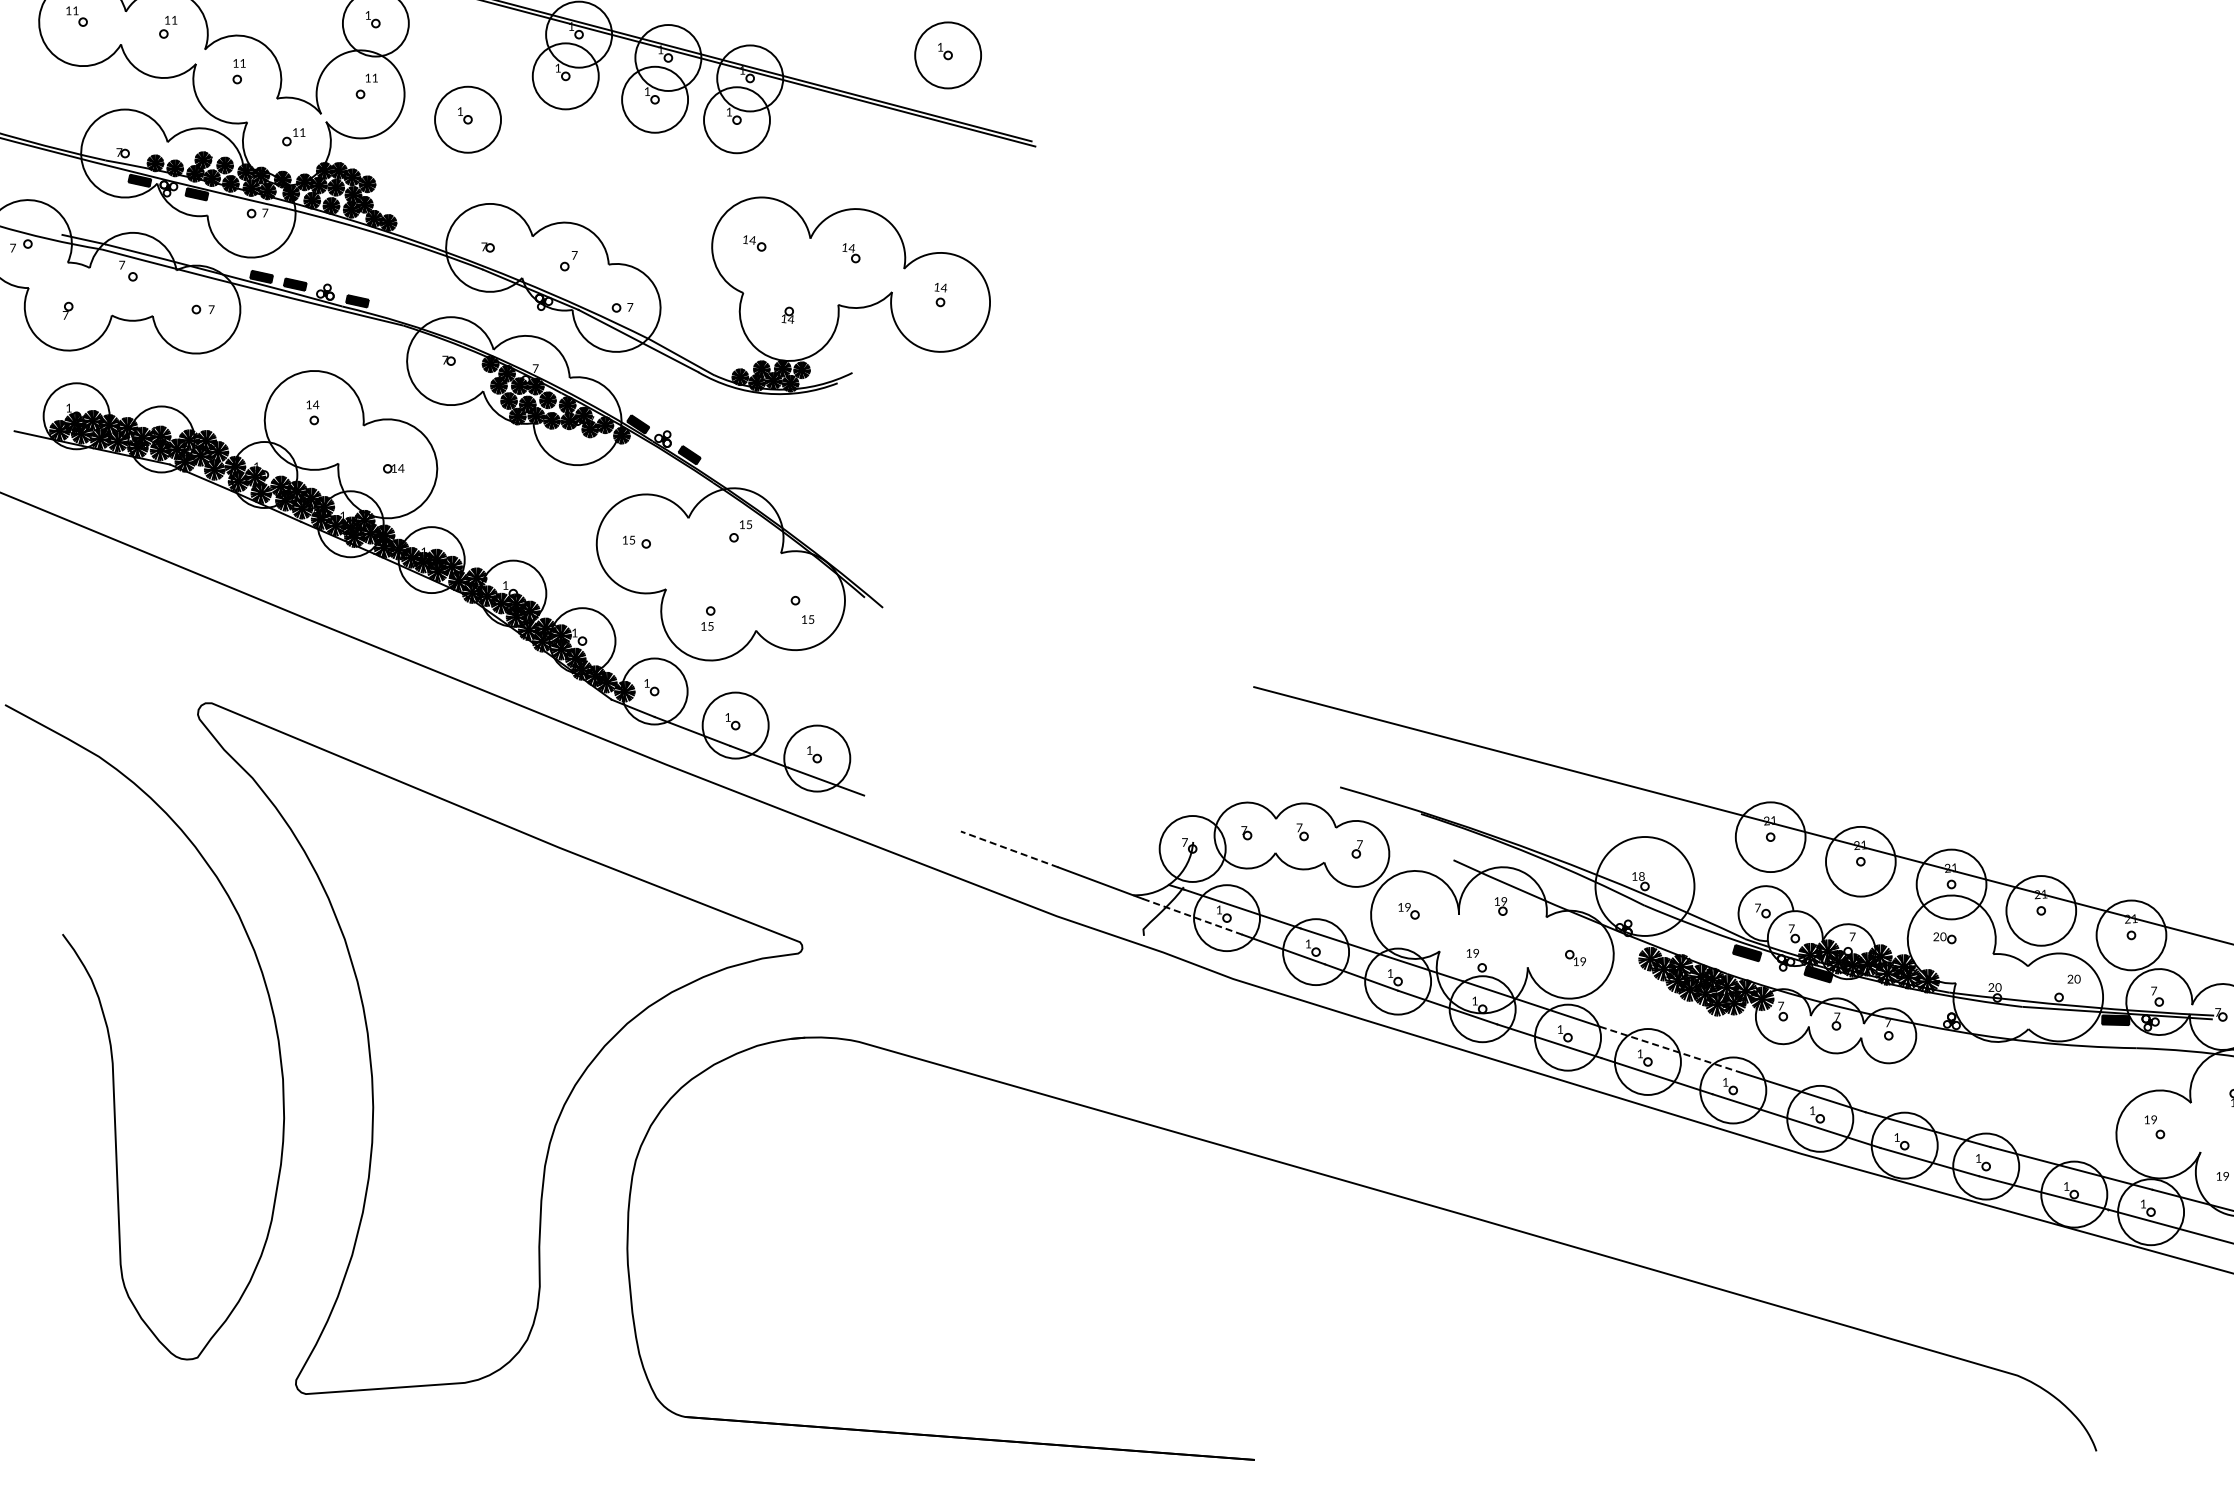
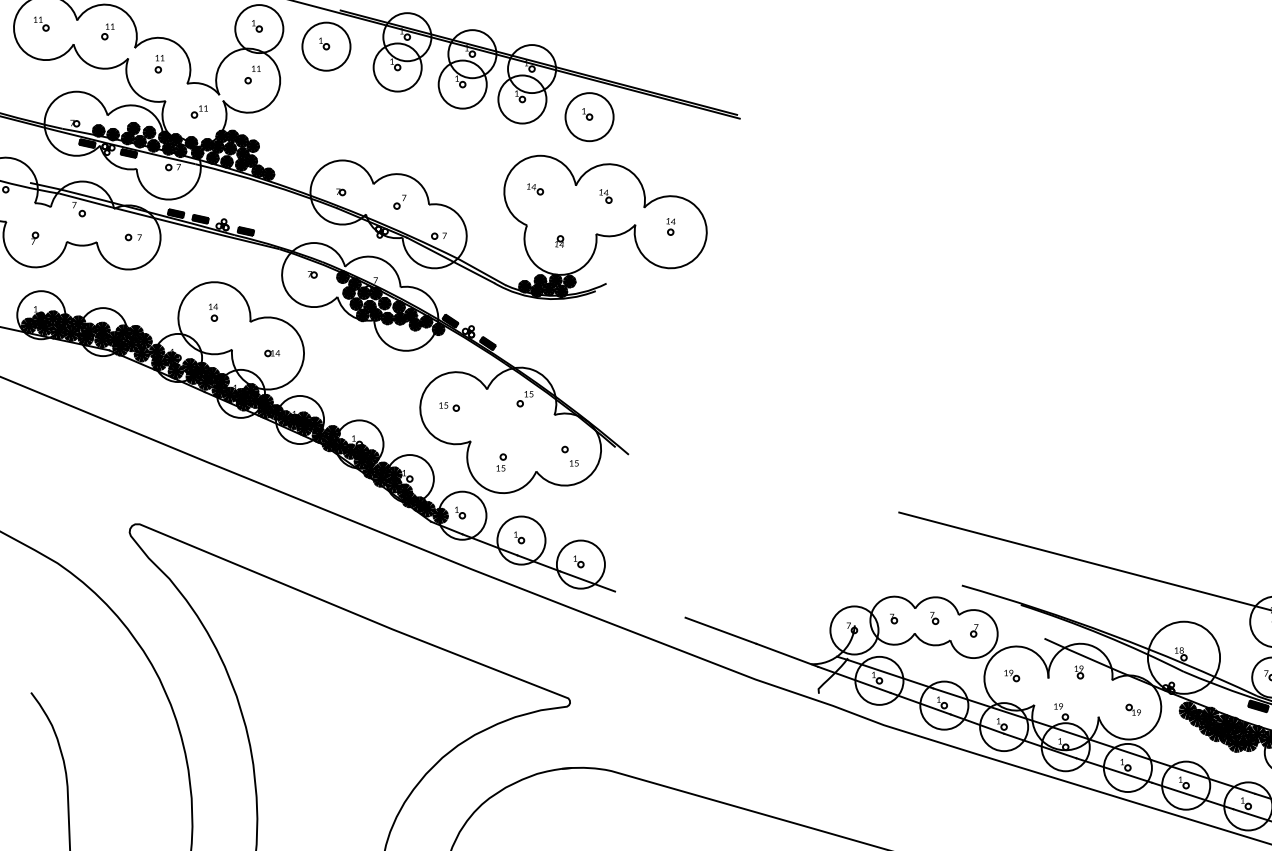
part: (947, 55) -> (589, 117), moved
part: (467, 119) -> (326, 46), moved
line: (1009, 849) -> (720, 630), dashed -> solid
line: (1192, 916) -> (854, 679), dashed -> solid
line: (1671, 1050) -> (1203, 777), dashed -> solid

